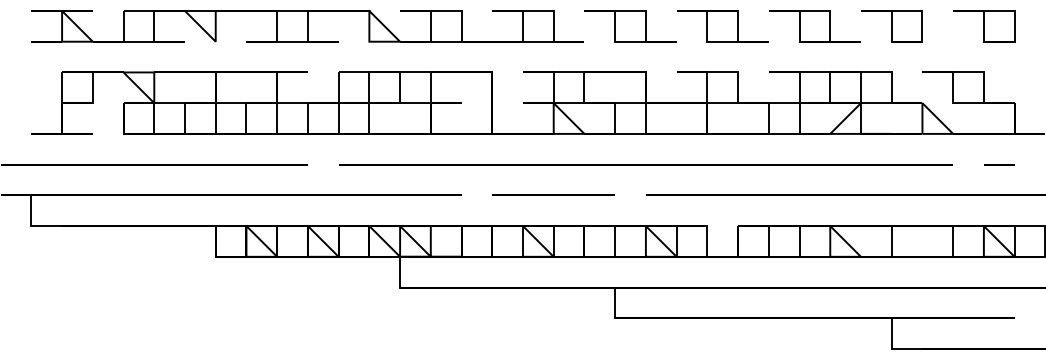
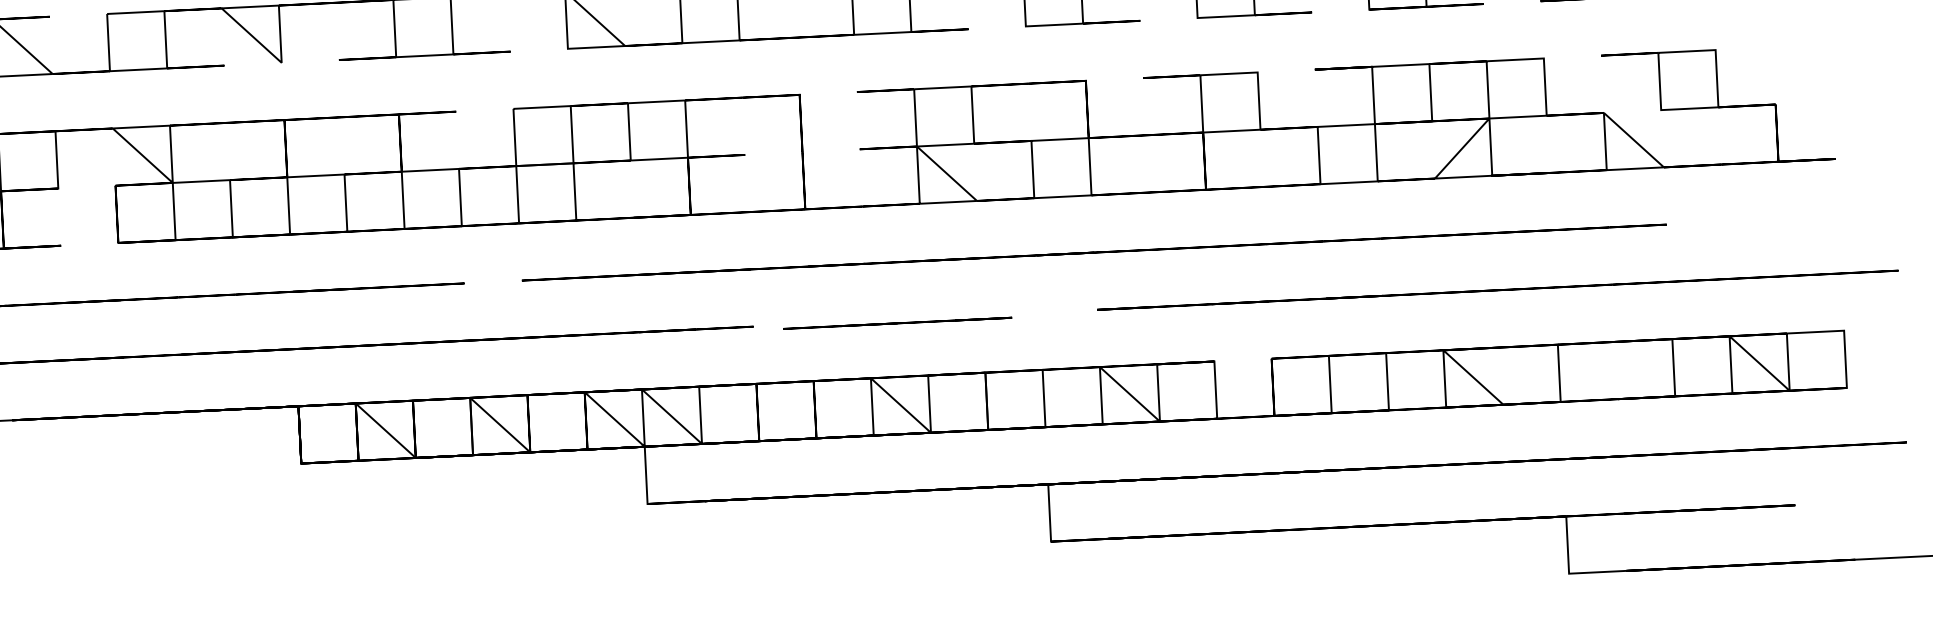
line: (999, 164) -> (1753, 220), removed
line: (553, 194) -> (897, 321), moved

